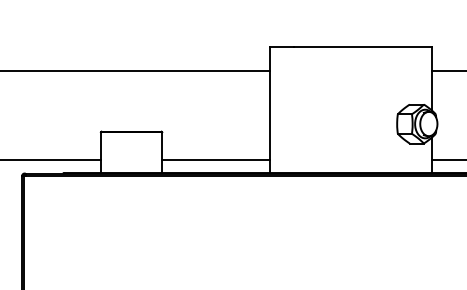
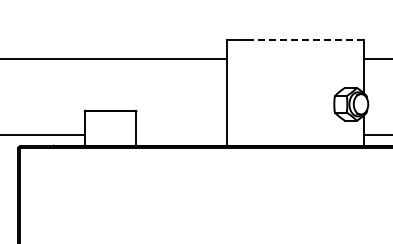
line: (364, 47) -> (306, 39), solid -> dashed
line: (215, 159) -> (181, 134), removed

